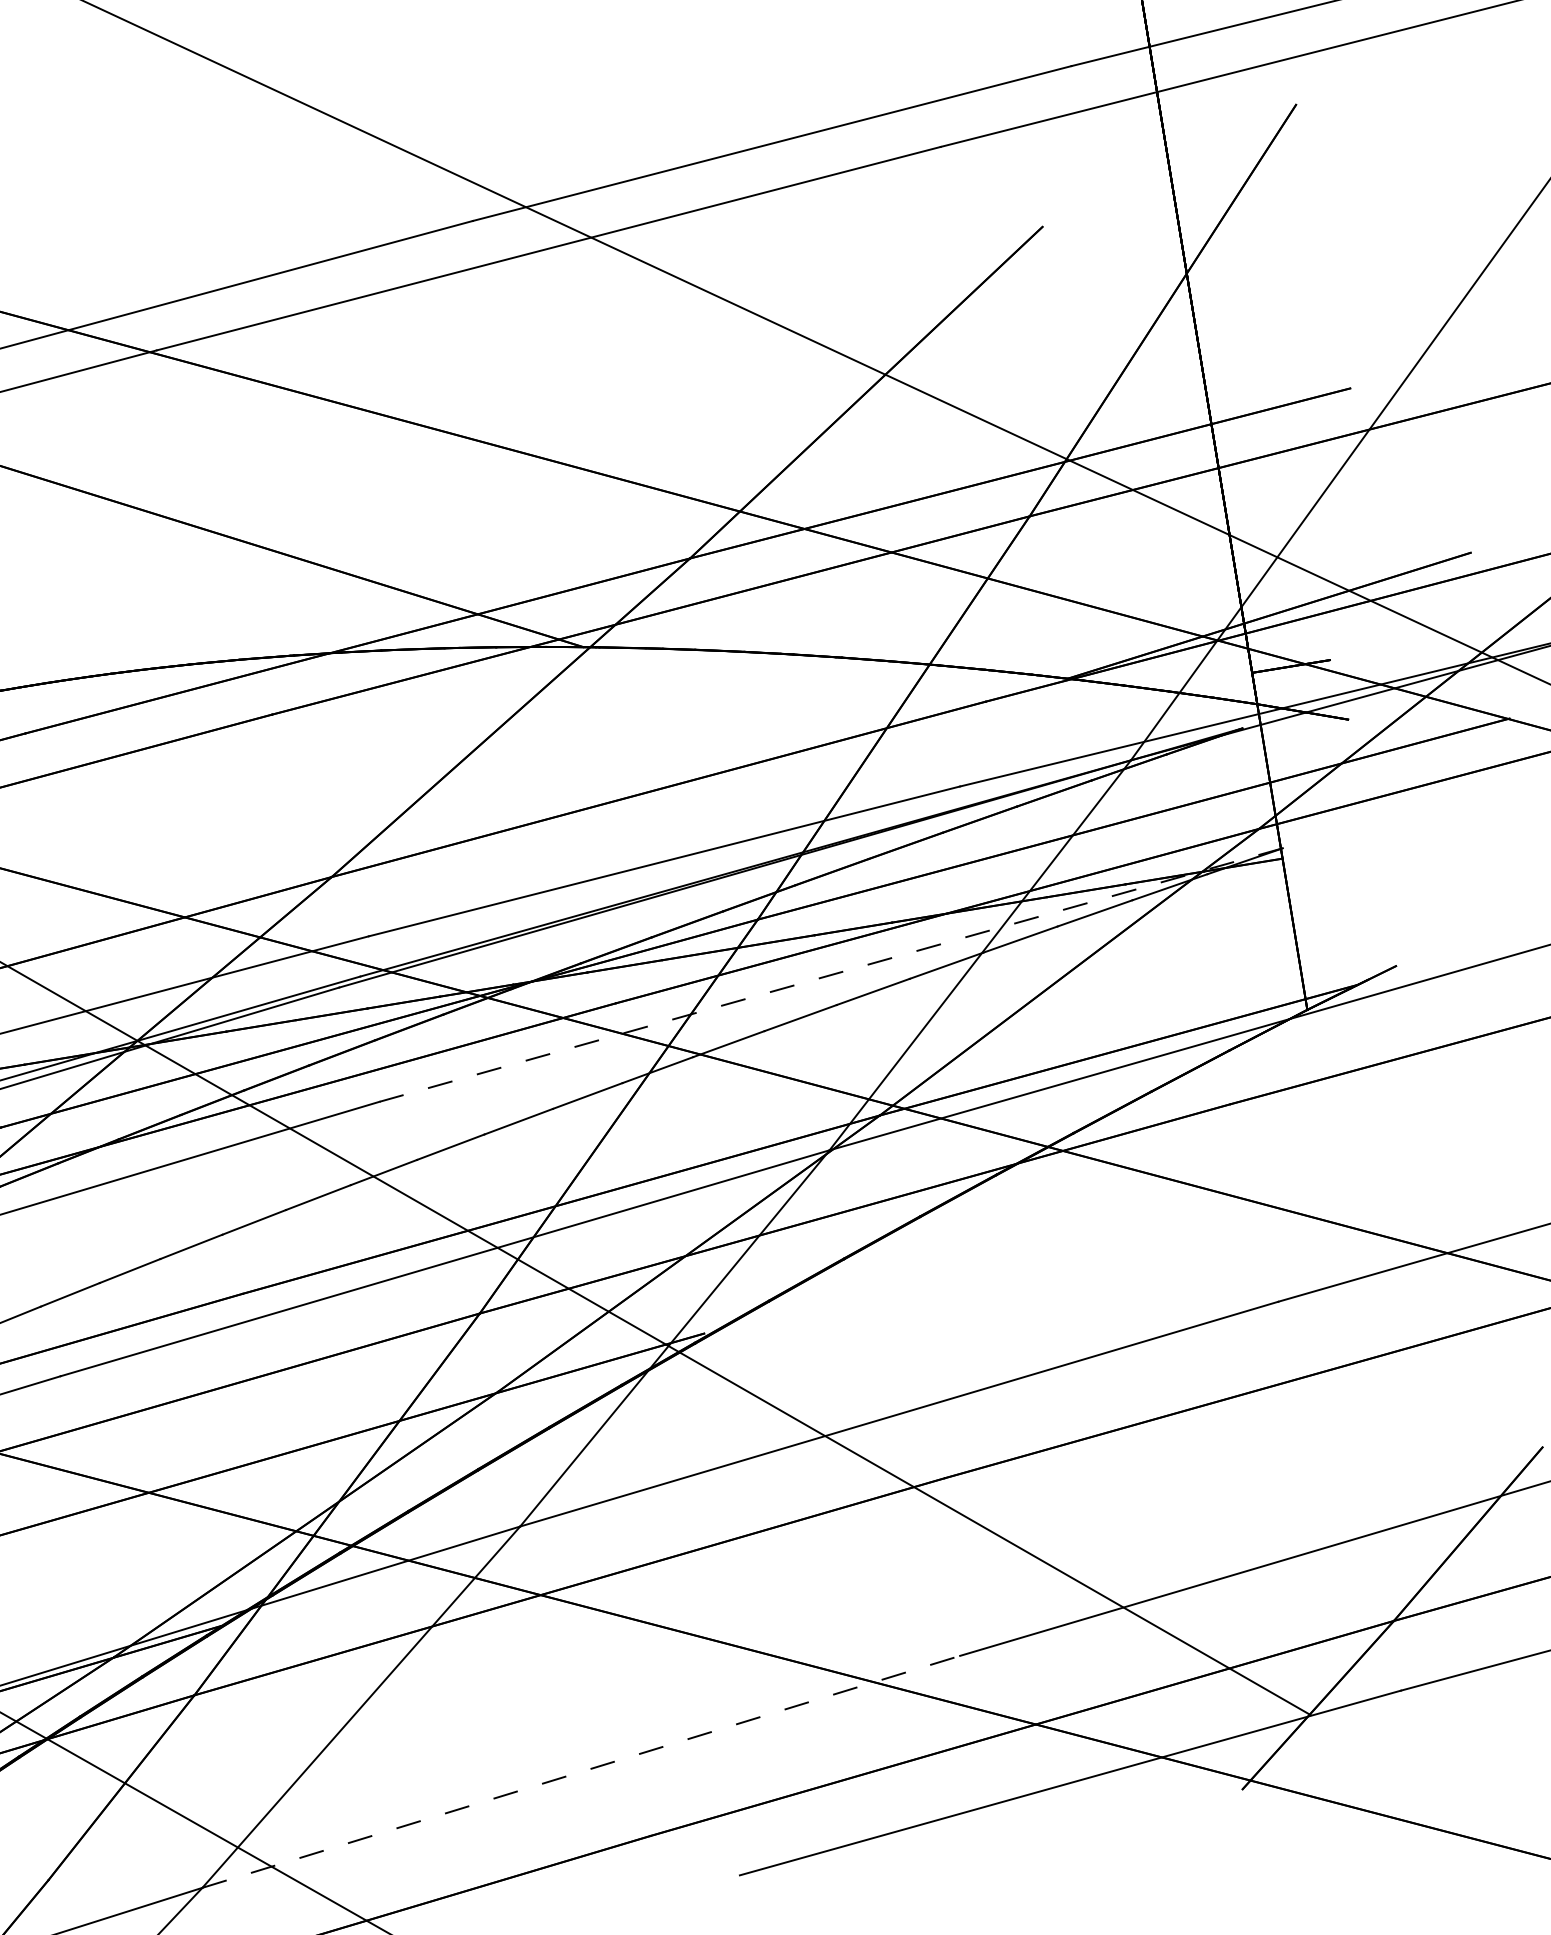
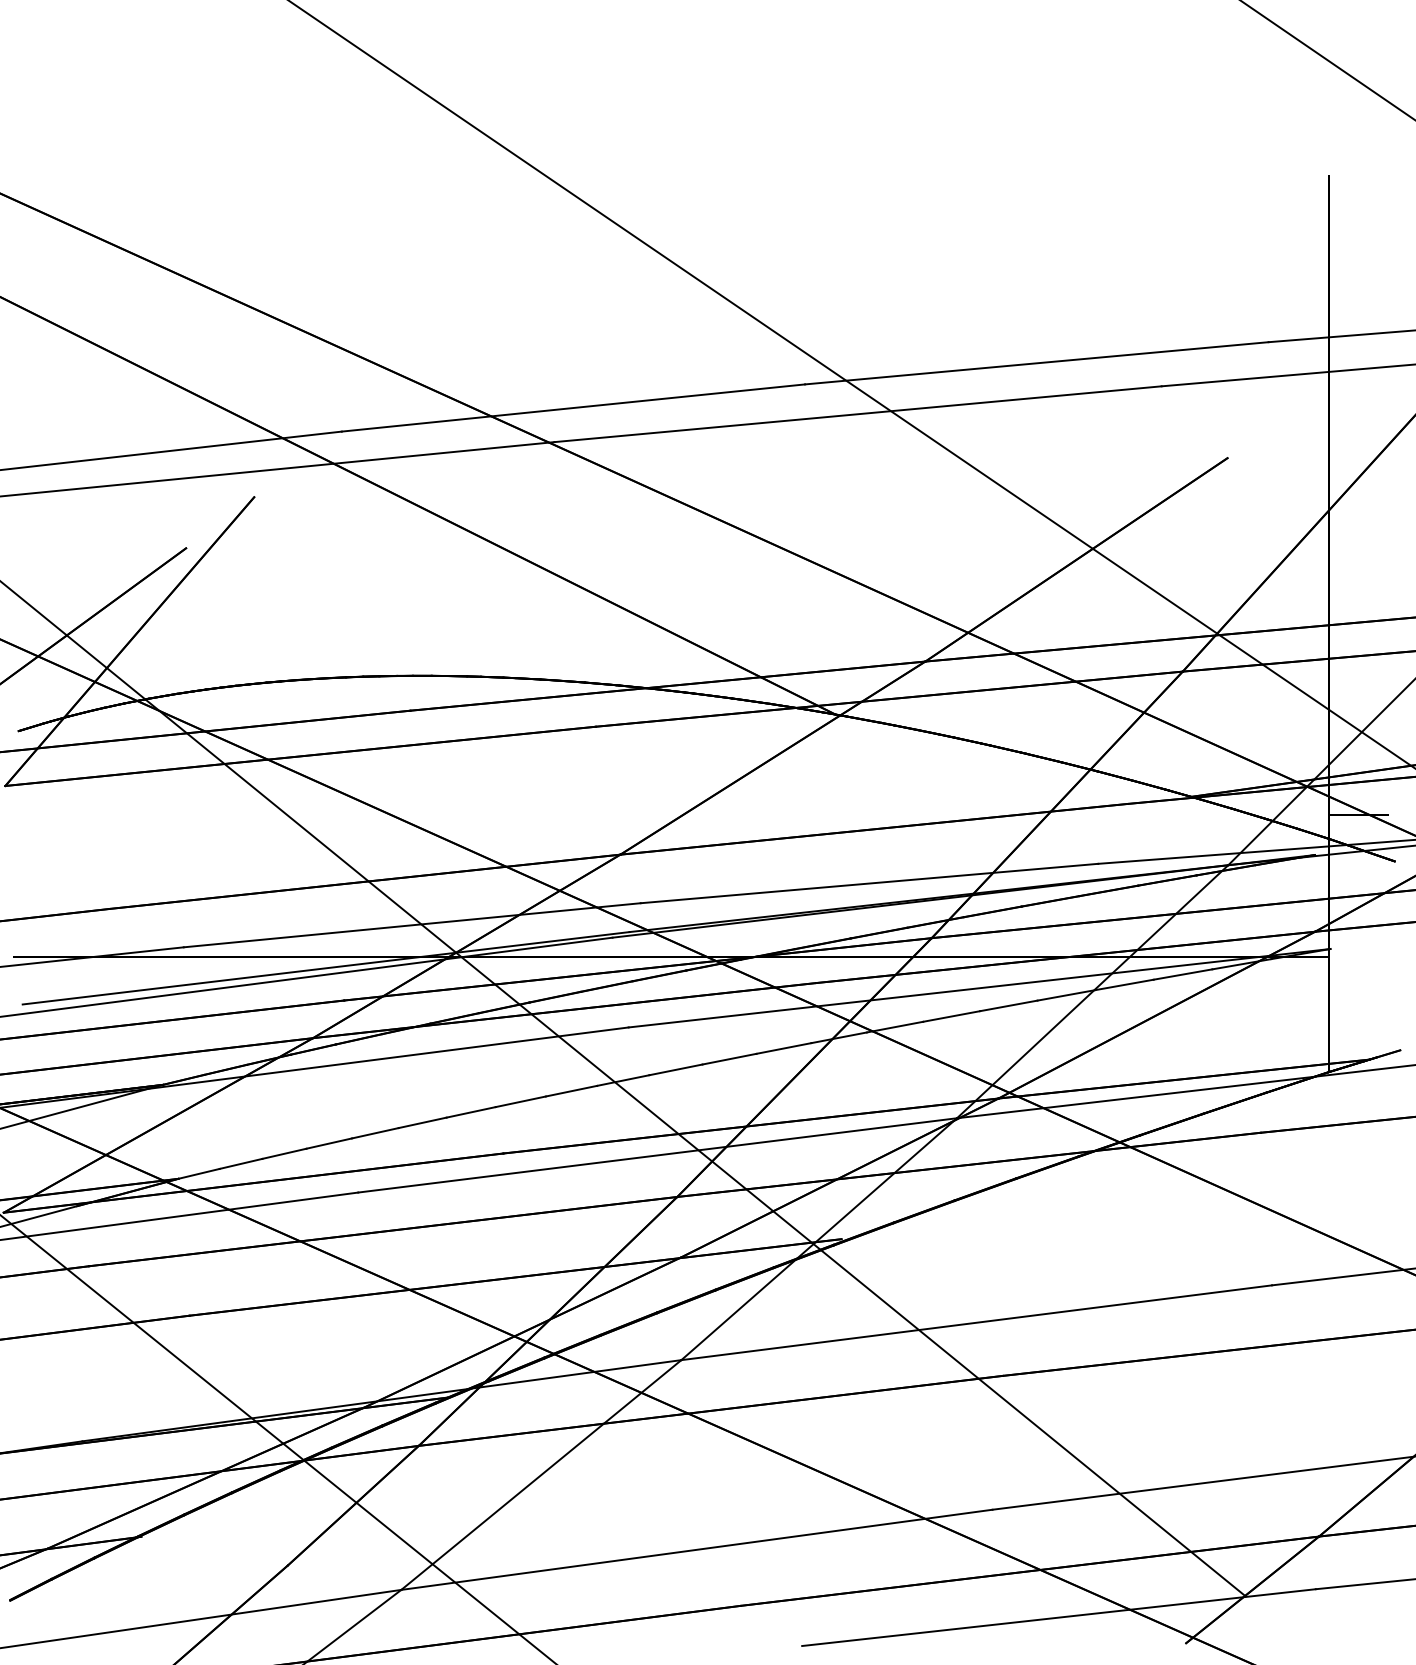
line: (831, 975) -> (979, 988), dashed -> solid
line: (581, 1771) -> (697, 1549), dashed -> solid

